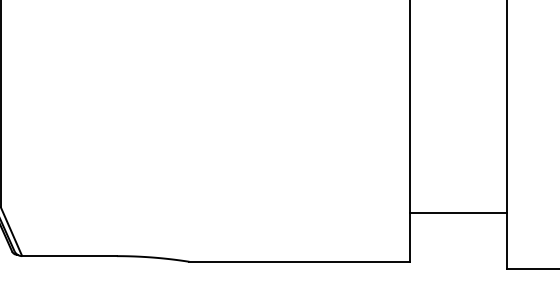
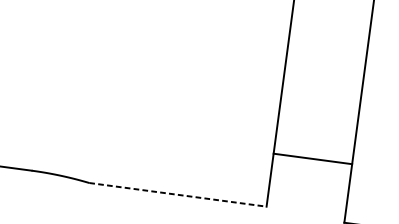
line: (458, 213) -> (313, 159), moved
line: (299, 261) -> (178, 194), solid -> dashed

